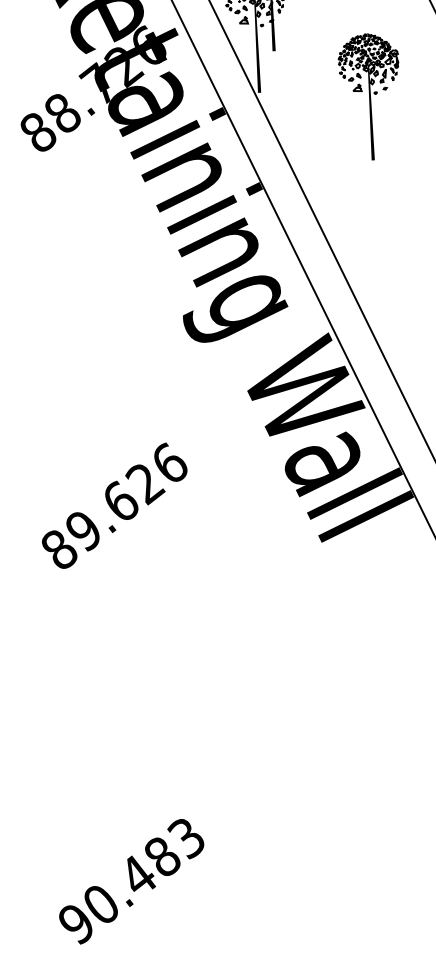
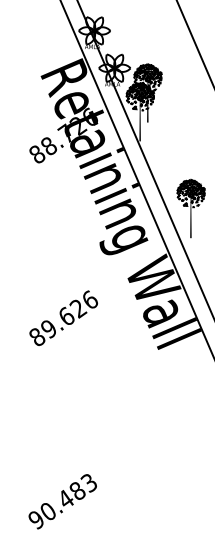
part: (369, 96) -> (190, 208), moved
text: (114, 504) -> (63, 317), moved

